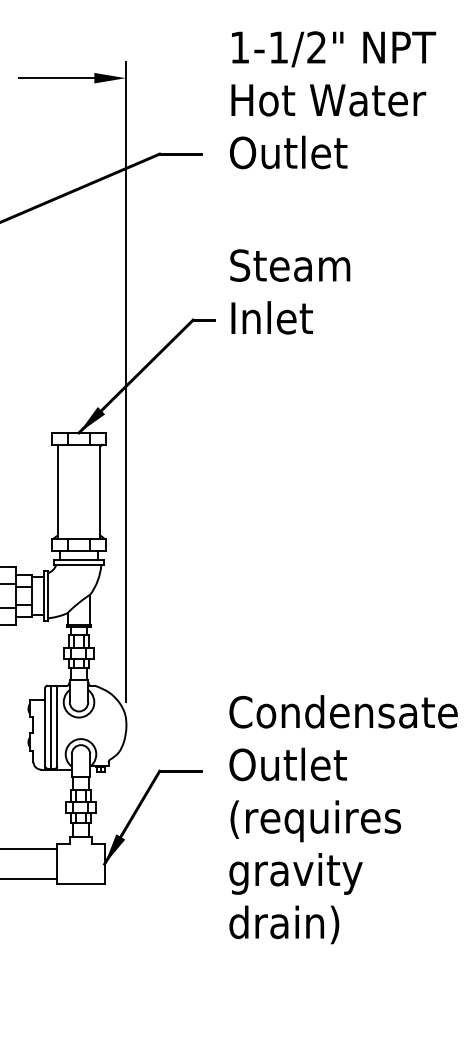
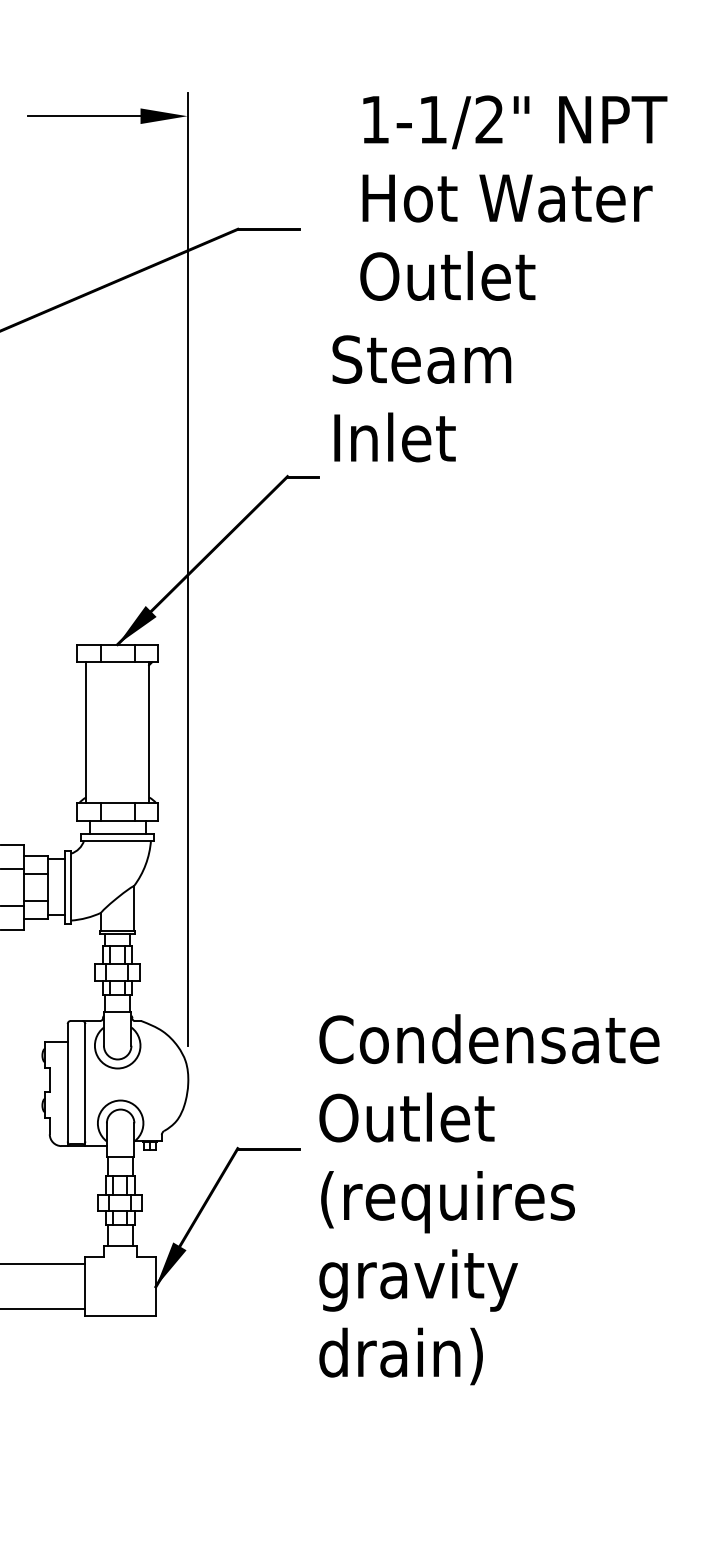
text: (333, 100) -> (514, 198), moved
text: (290, 291) -> (422, 398), moved
line: (51, 726) -> (76, 1081), removed
text: (343, 819) -> (489, 1199), moved

